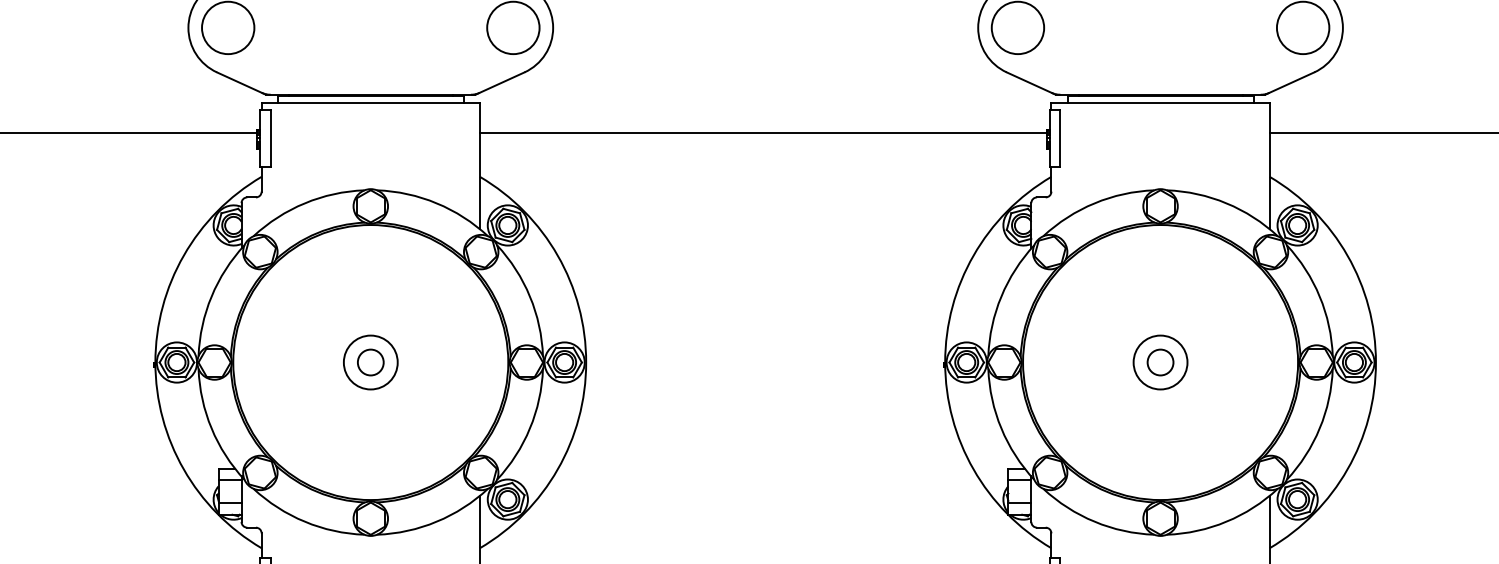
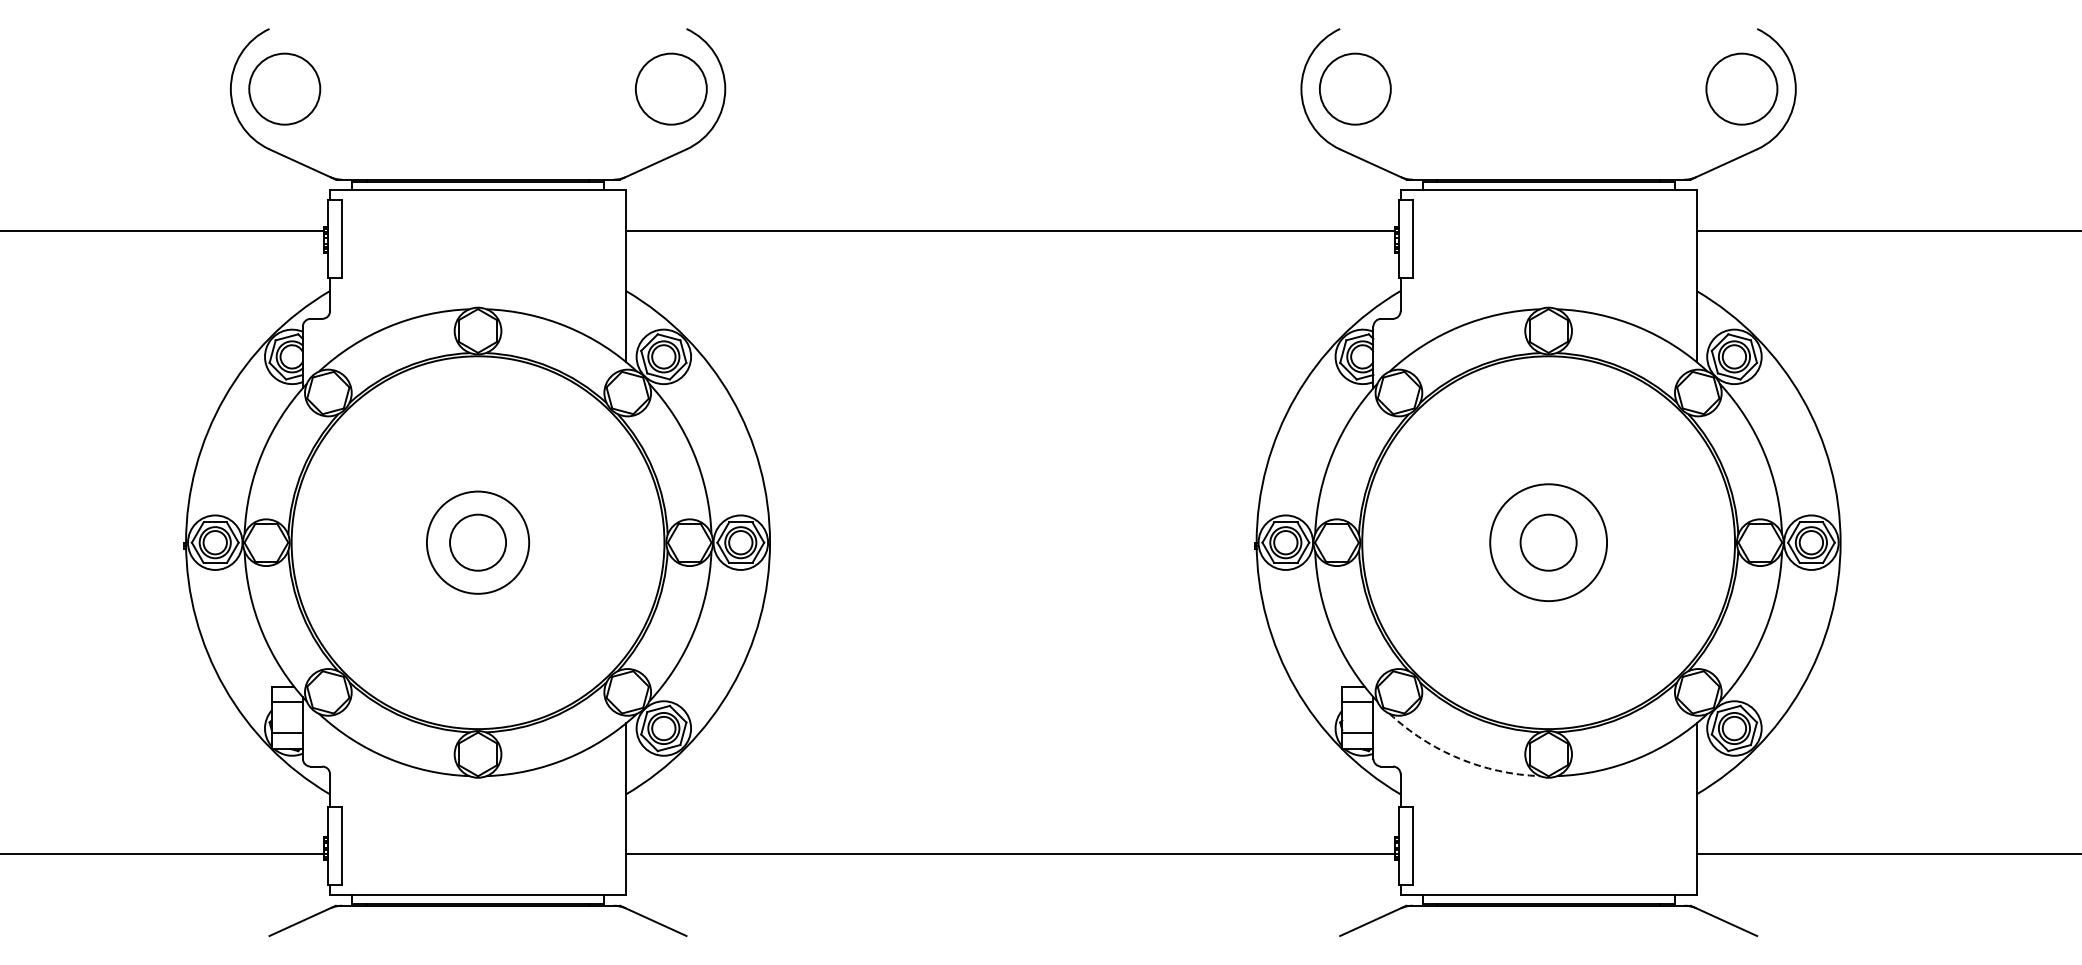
circle: (370, 362) -> (477, 542), size x1.4
circle: (370, 362) -> (477, 542), size x1.6
circle: (1160, 362) -> (1548, 542), size x1.6
circle: (1160, 362) -> (1548, 542), size x1.6
arc: (1094, 521) -> (1459, 758), solid -> dashed

